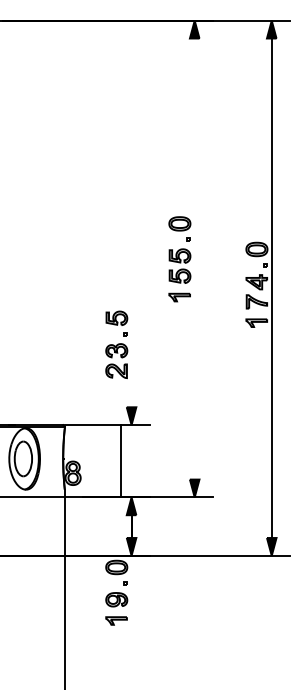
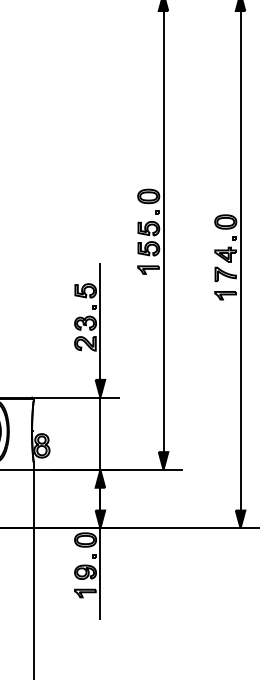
line: (194, 258) -> (163, 231), added
line: (131, 349) -> (100, 322), added
line: (120, 461) -> (100, 434), moved
line: (131, 600) -> (100, 573), added

